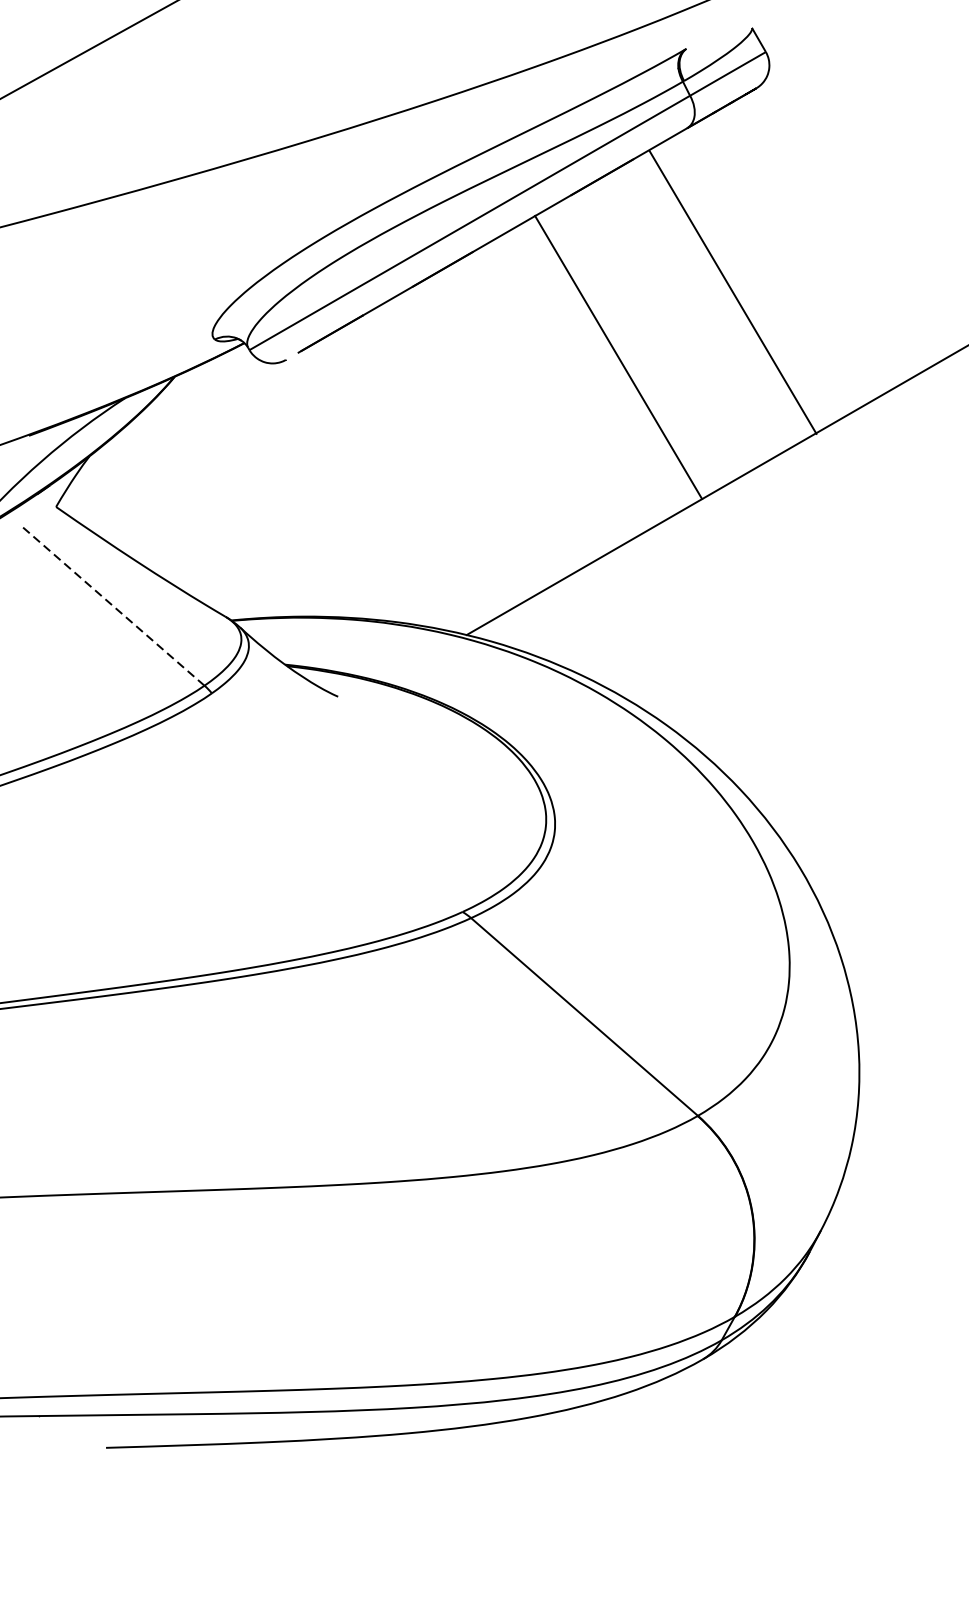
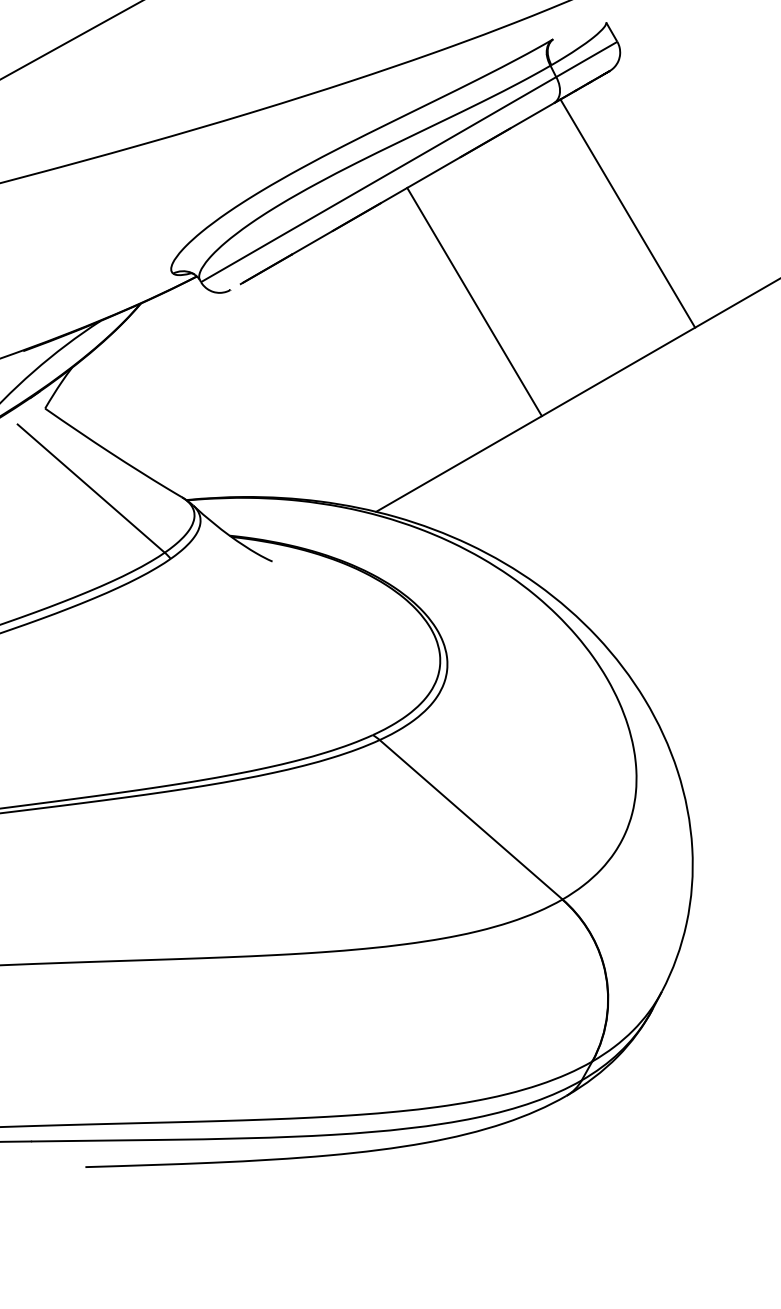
line: (732, 292) -> (627, 213), moved
line: (618, 356) -> (474, 301), moved
line: (113, 606) -> (91, 488), dashed -> solid

